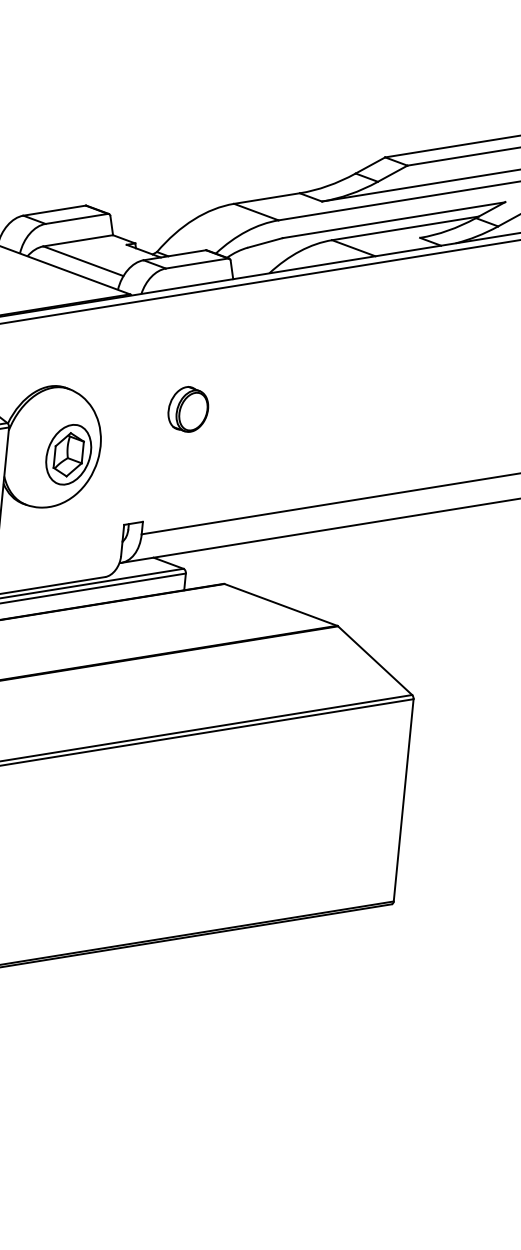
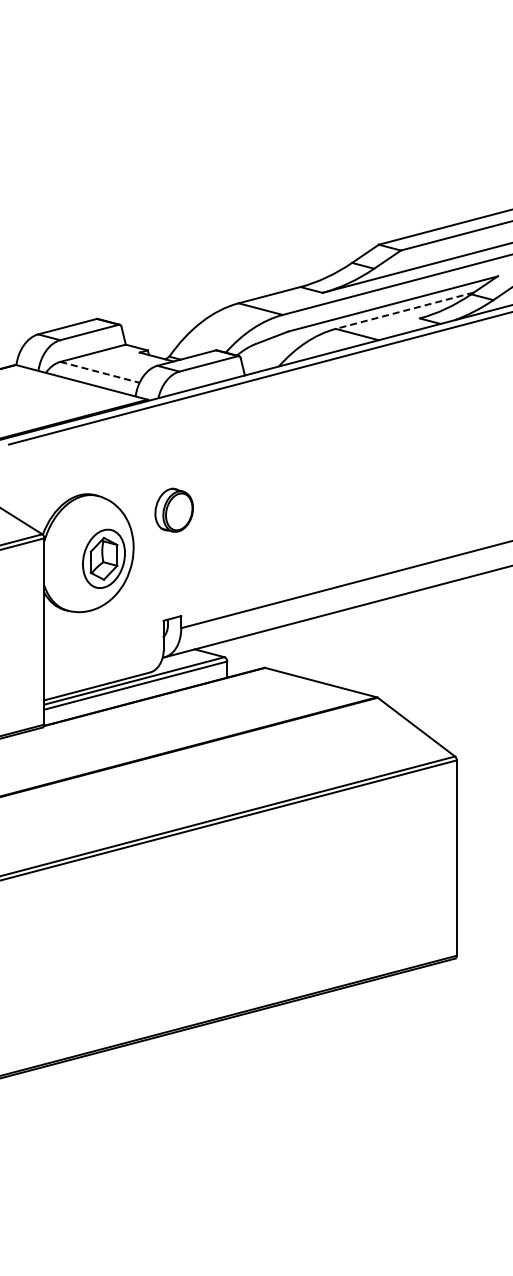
line: (405, 228) -> (404, 310), solid -> dashed
line: (84, 261) -> (100, 372), solid -> dashed
part: (187, 408) -> (173, 509), moved

